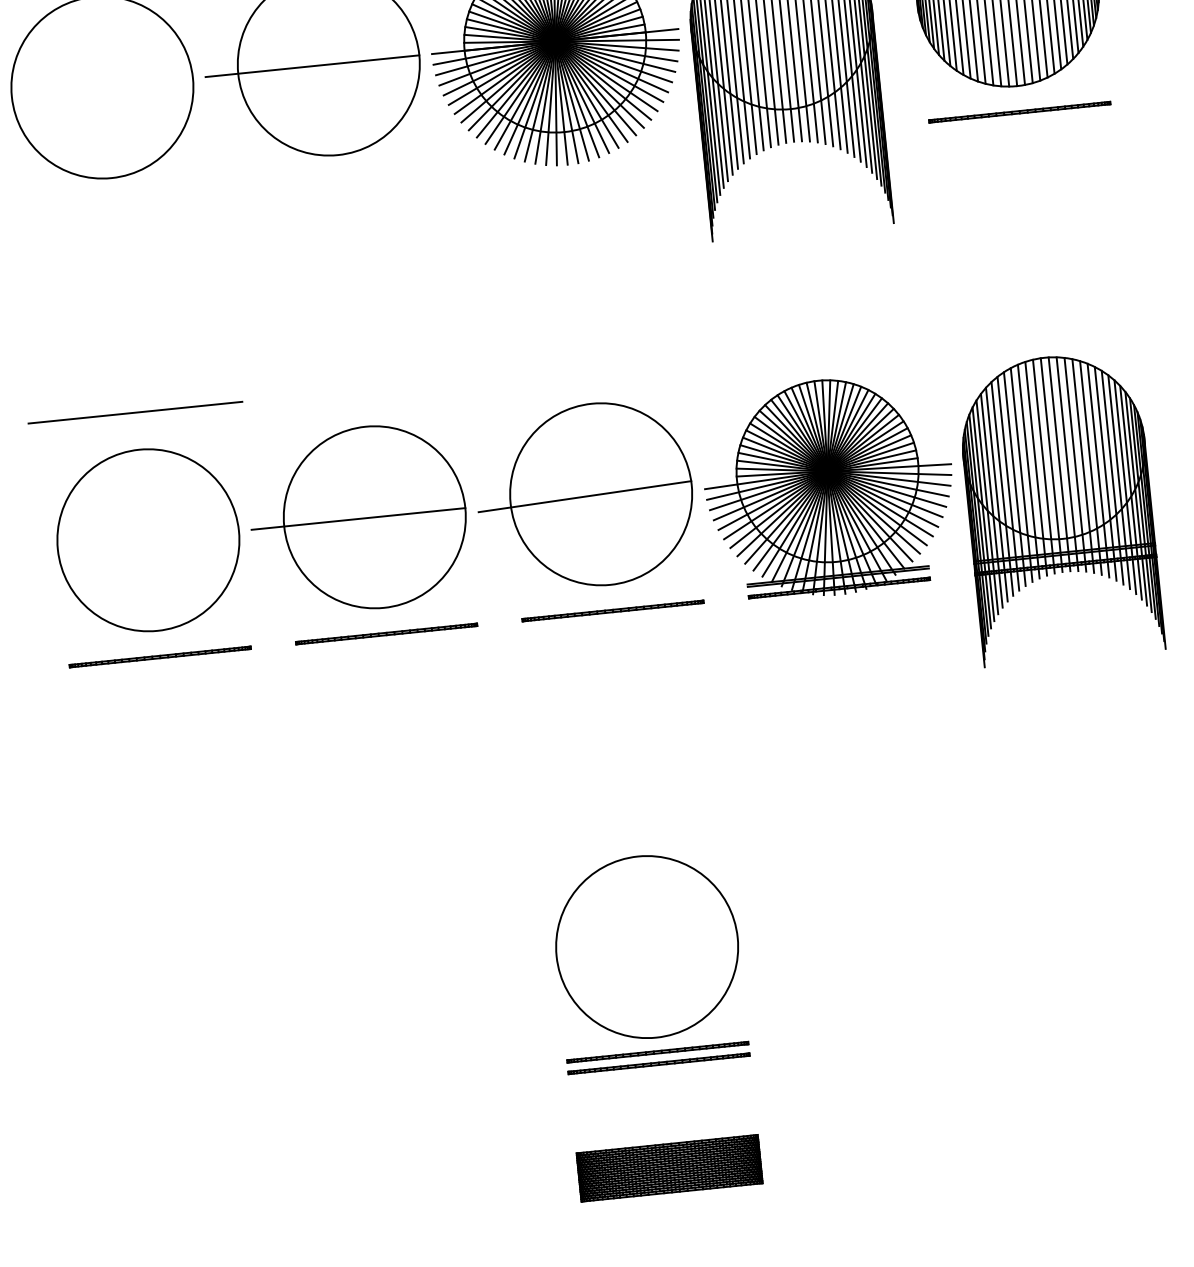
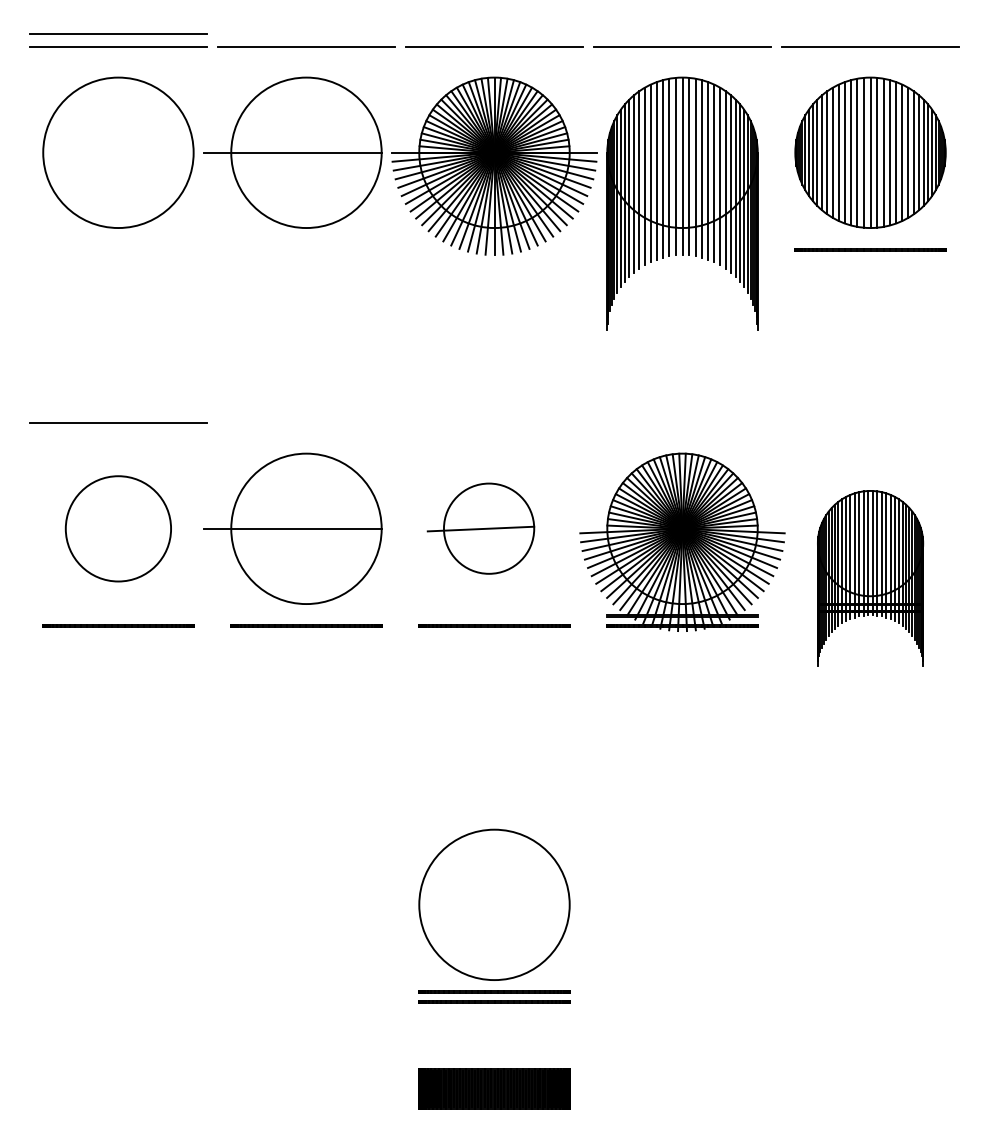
part: (584, 495) -> (480, 528), size x0.6
part: (1059, 506) -> (870, 577), size x0.7
circle: (148, 539) -> (118, 528), size x0.7

